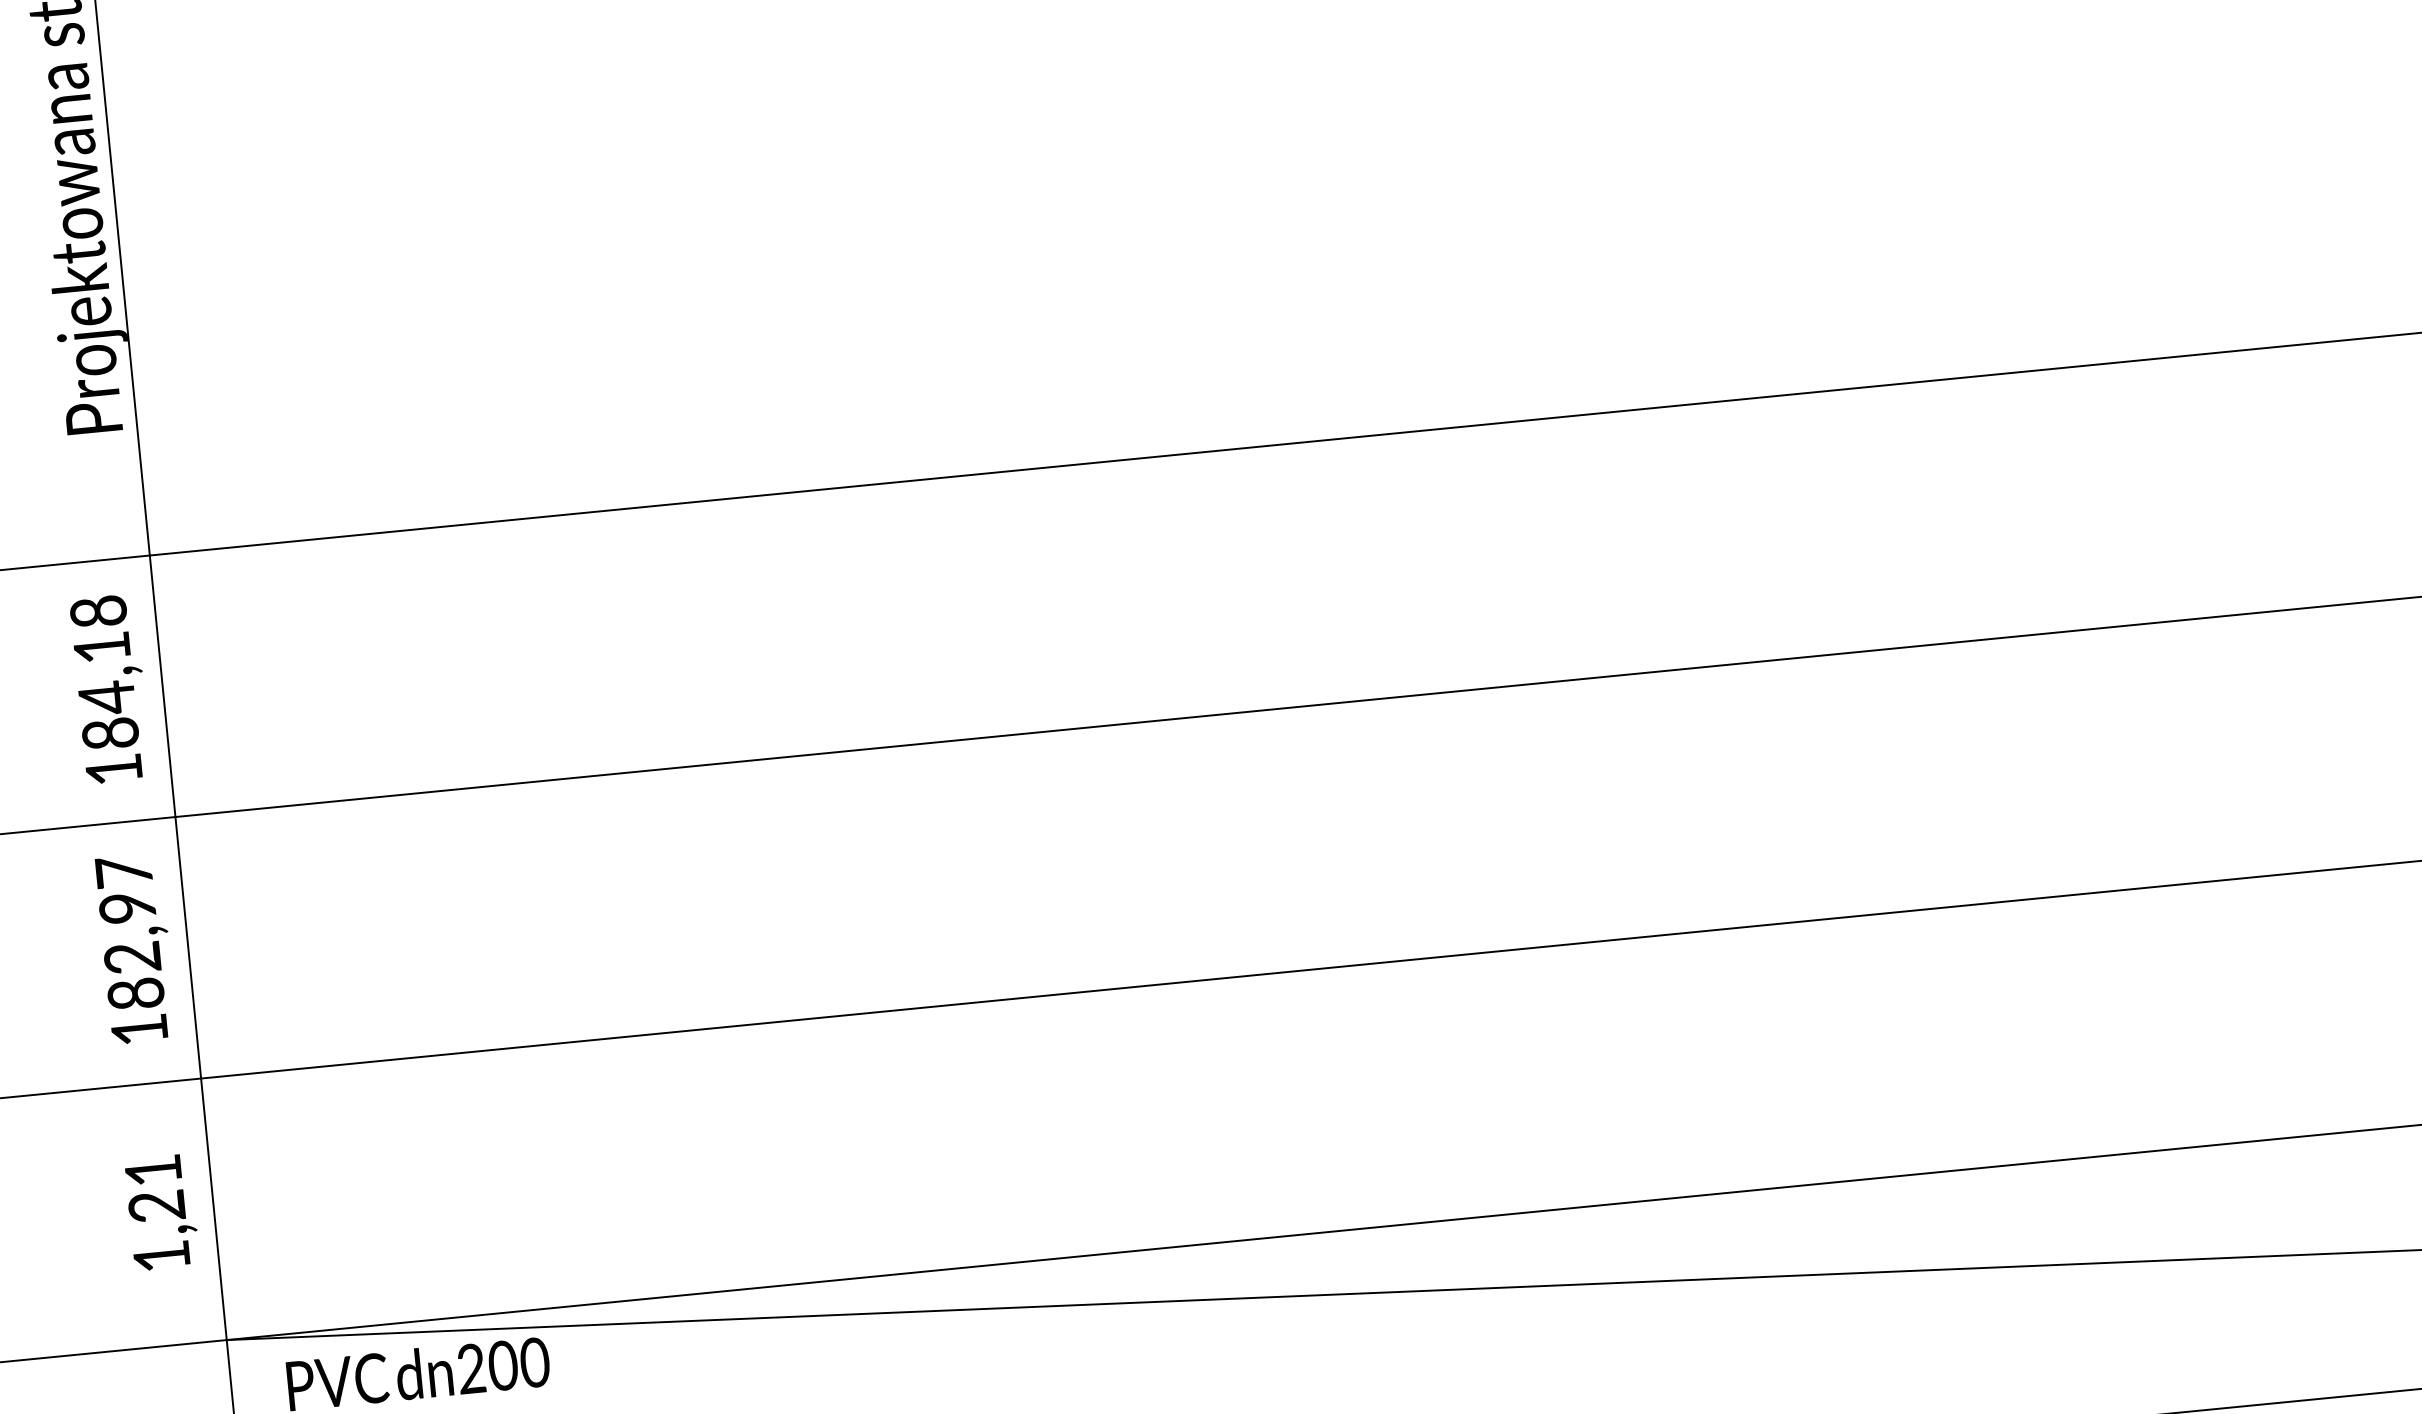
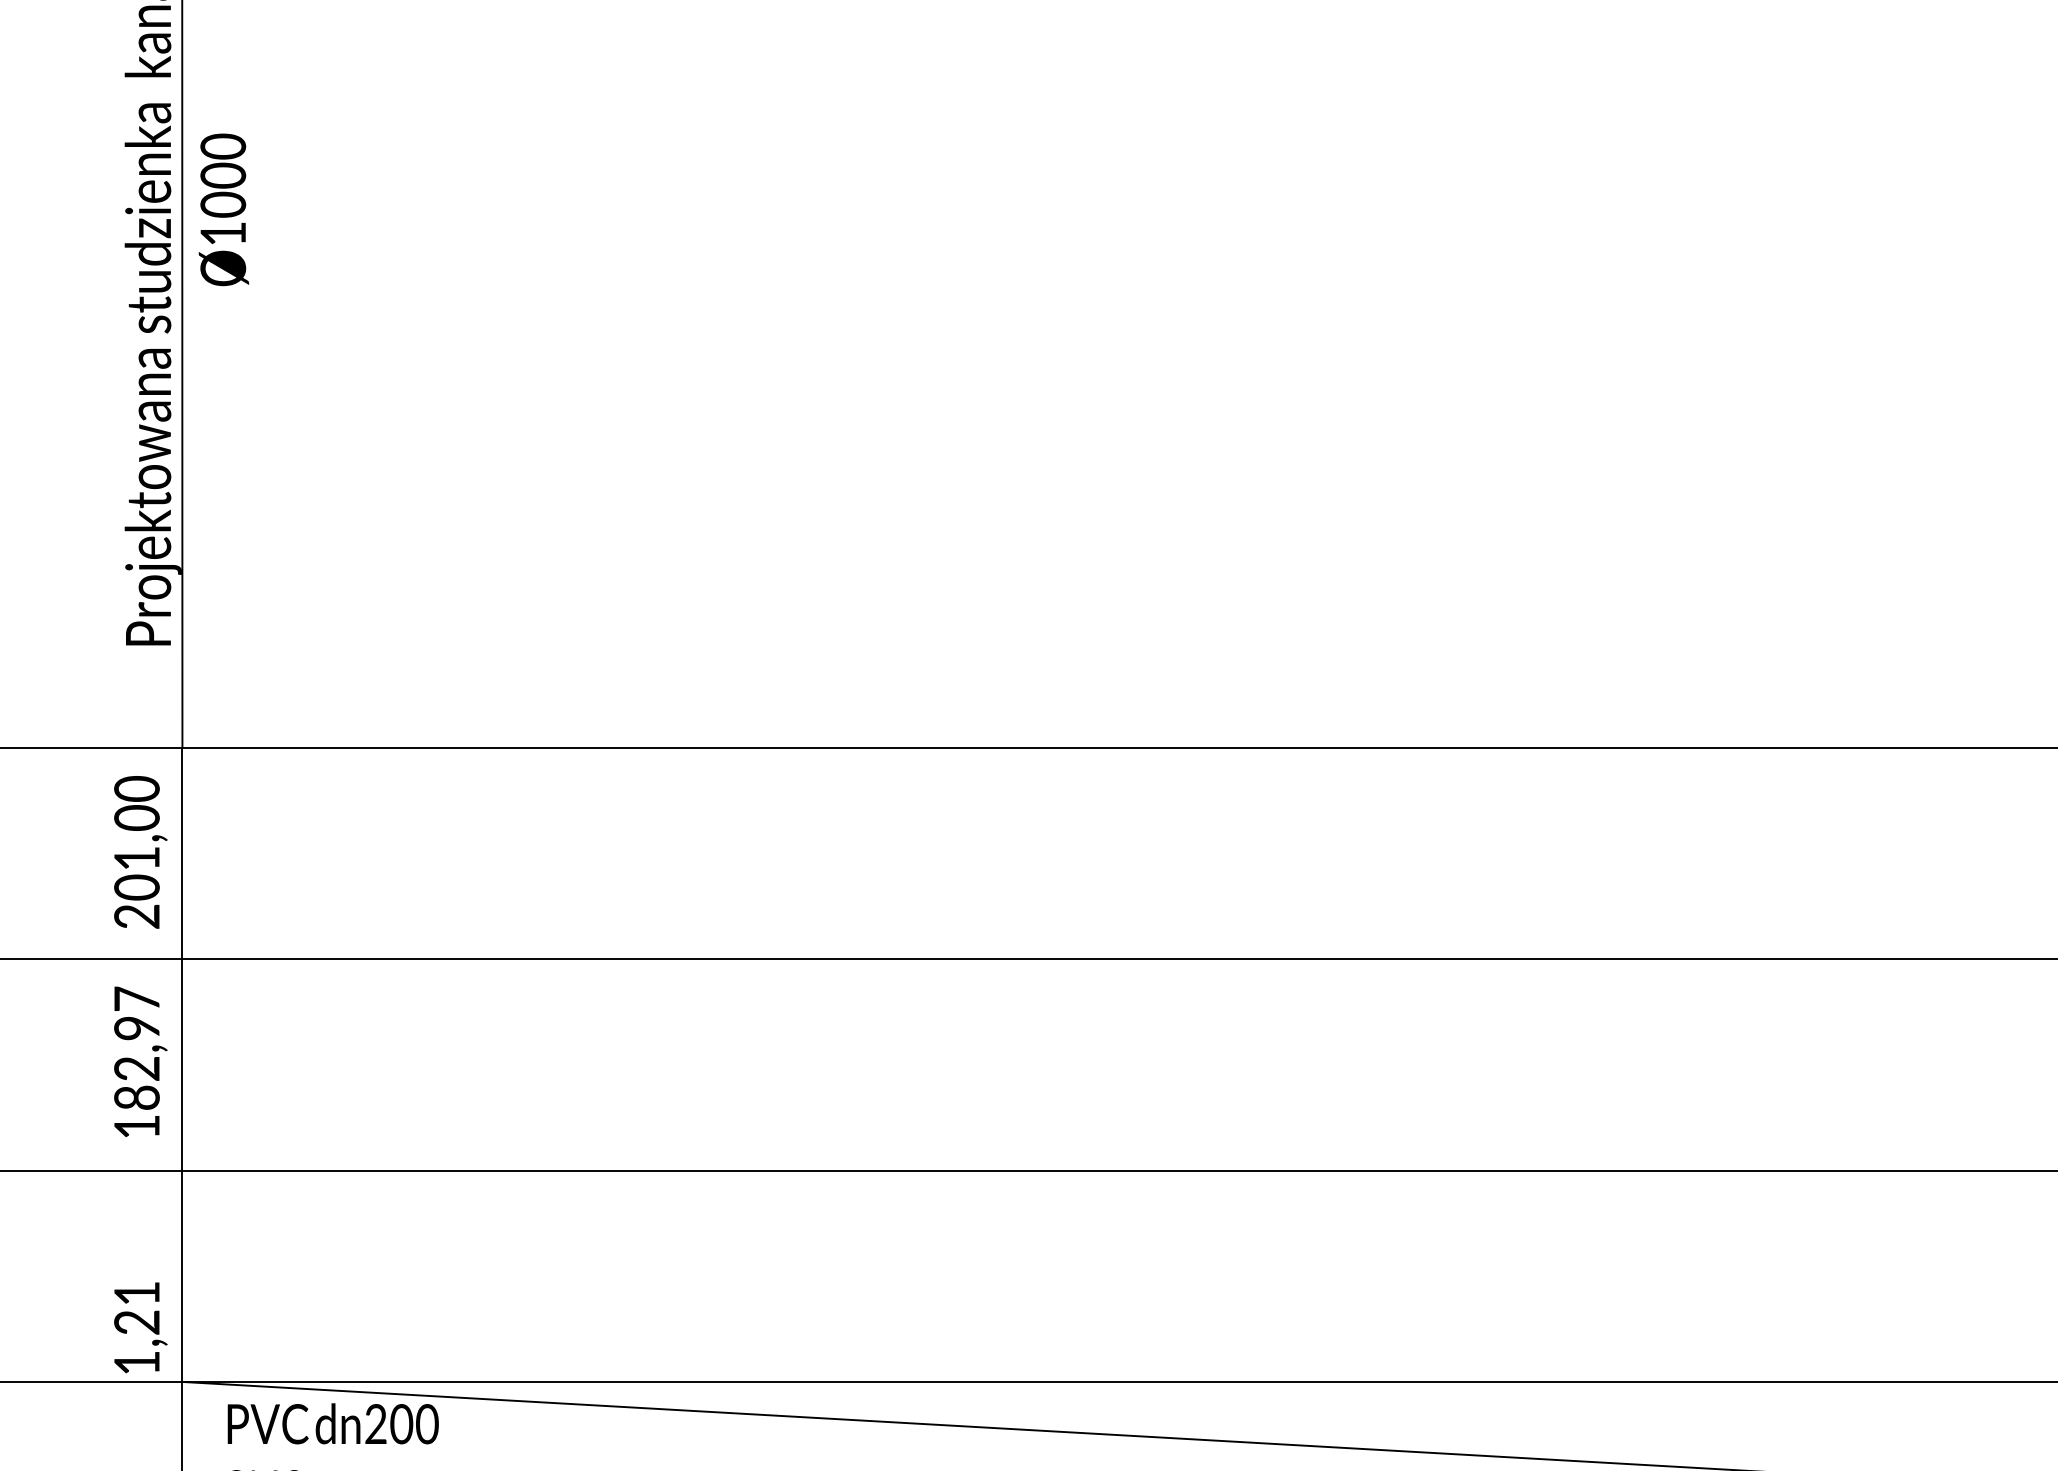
text: (105, 690) -> (136, 852), 184,18 -> 201,00
text: (161, 1212) -> (140, 1327), moved

